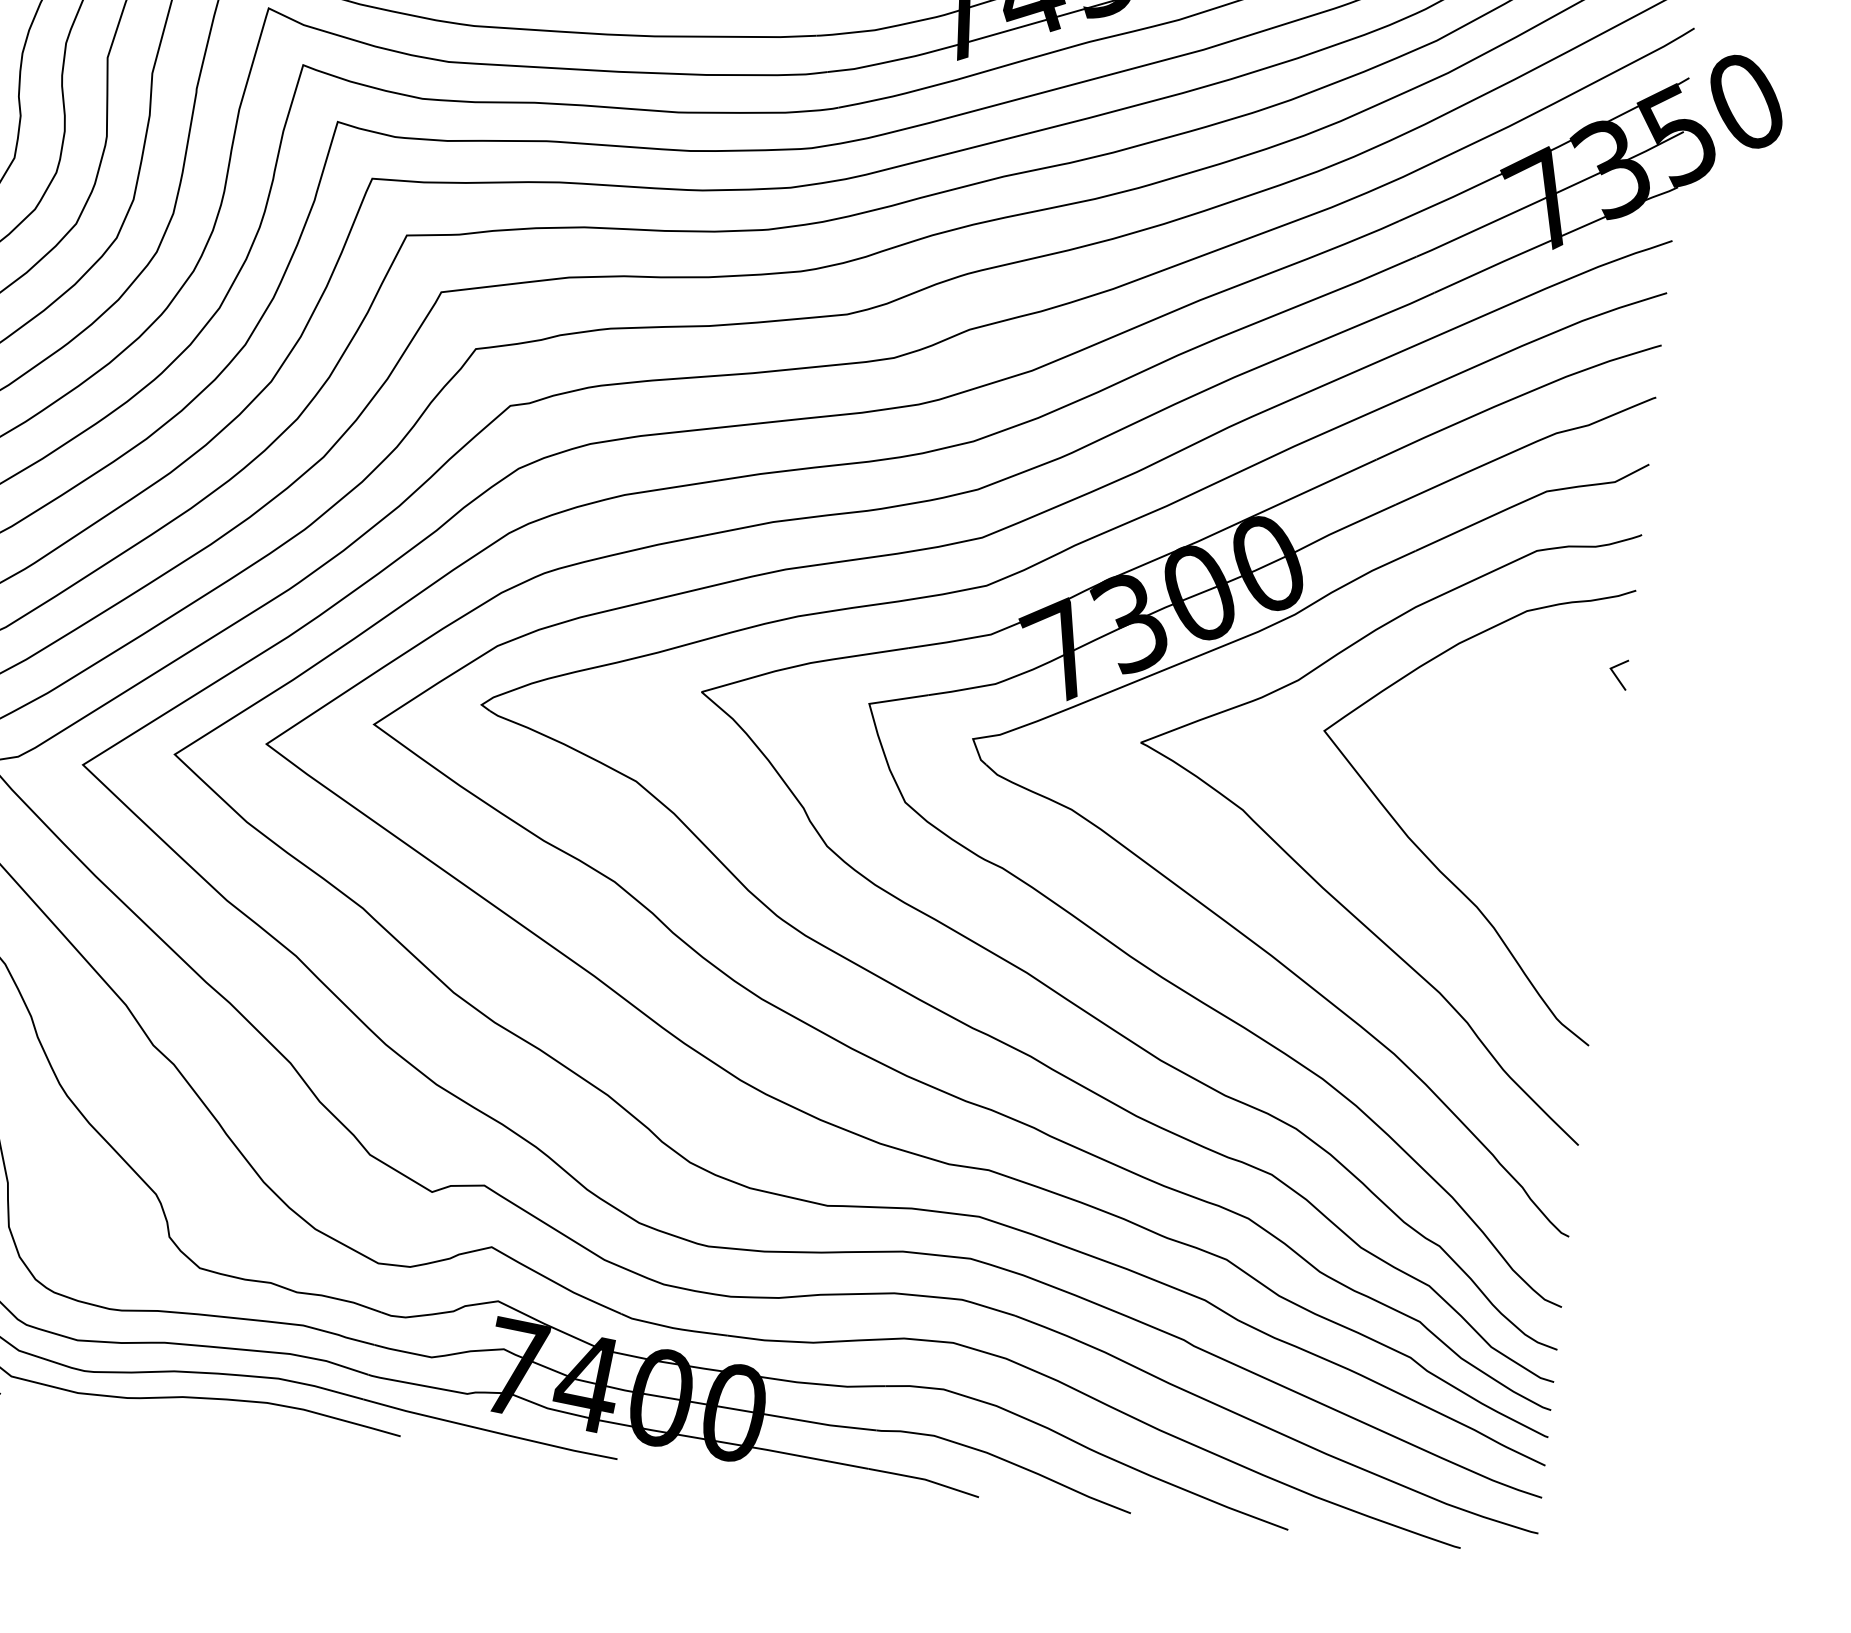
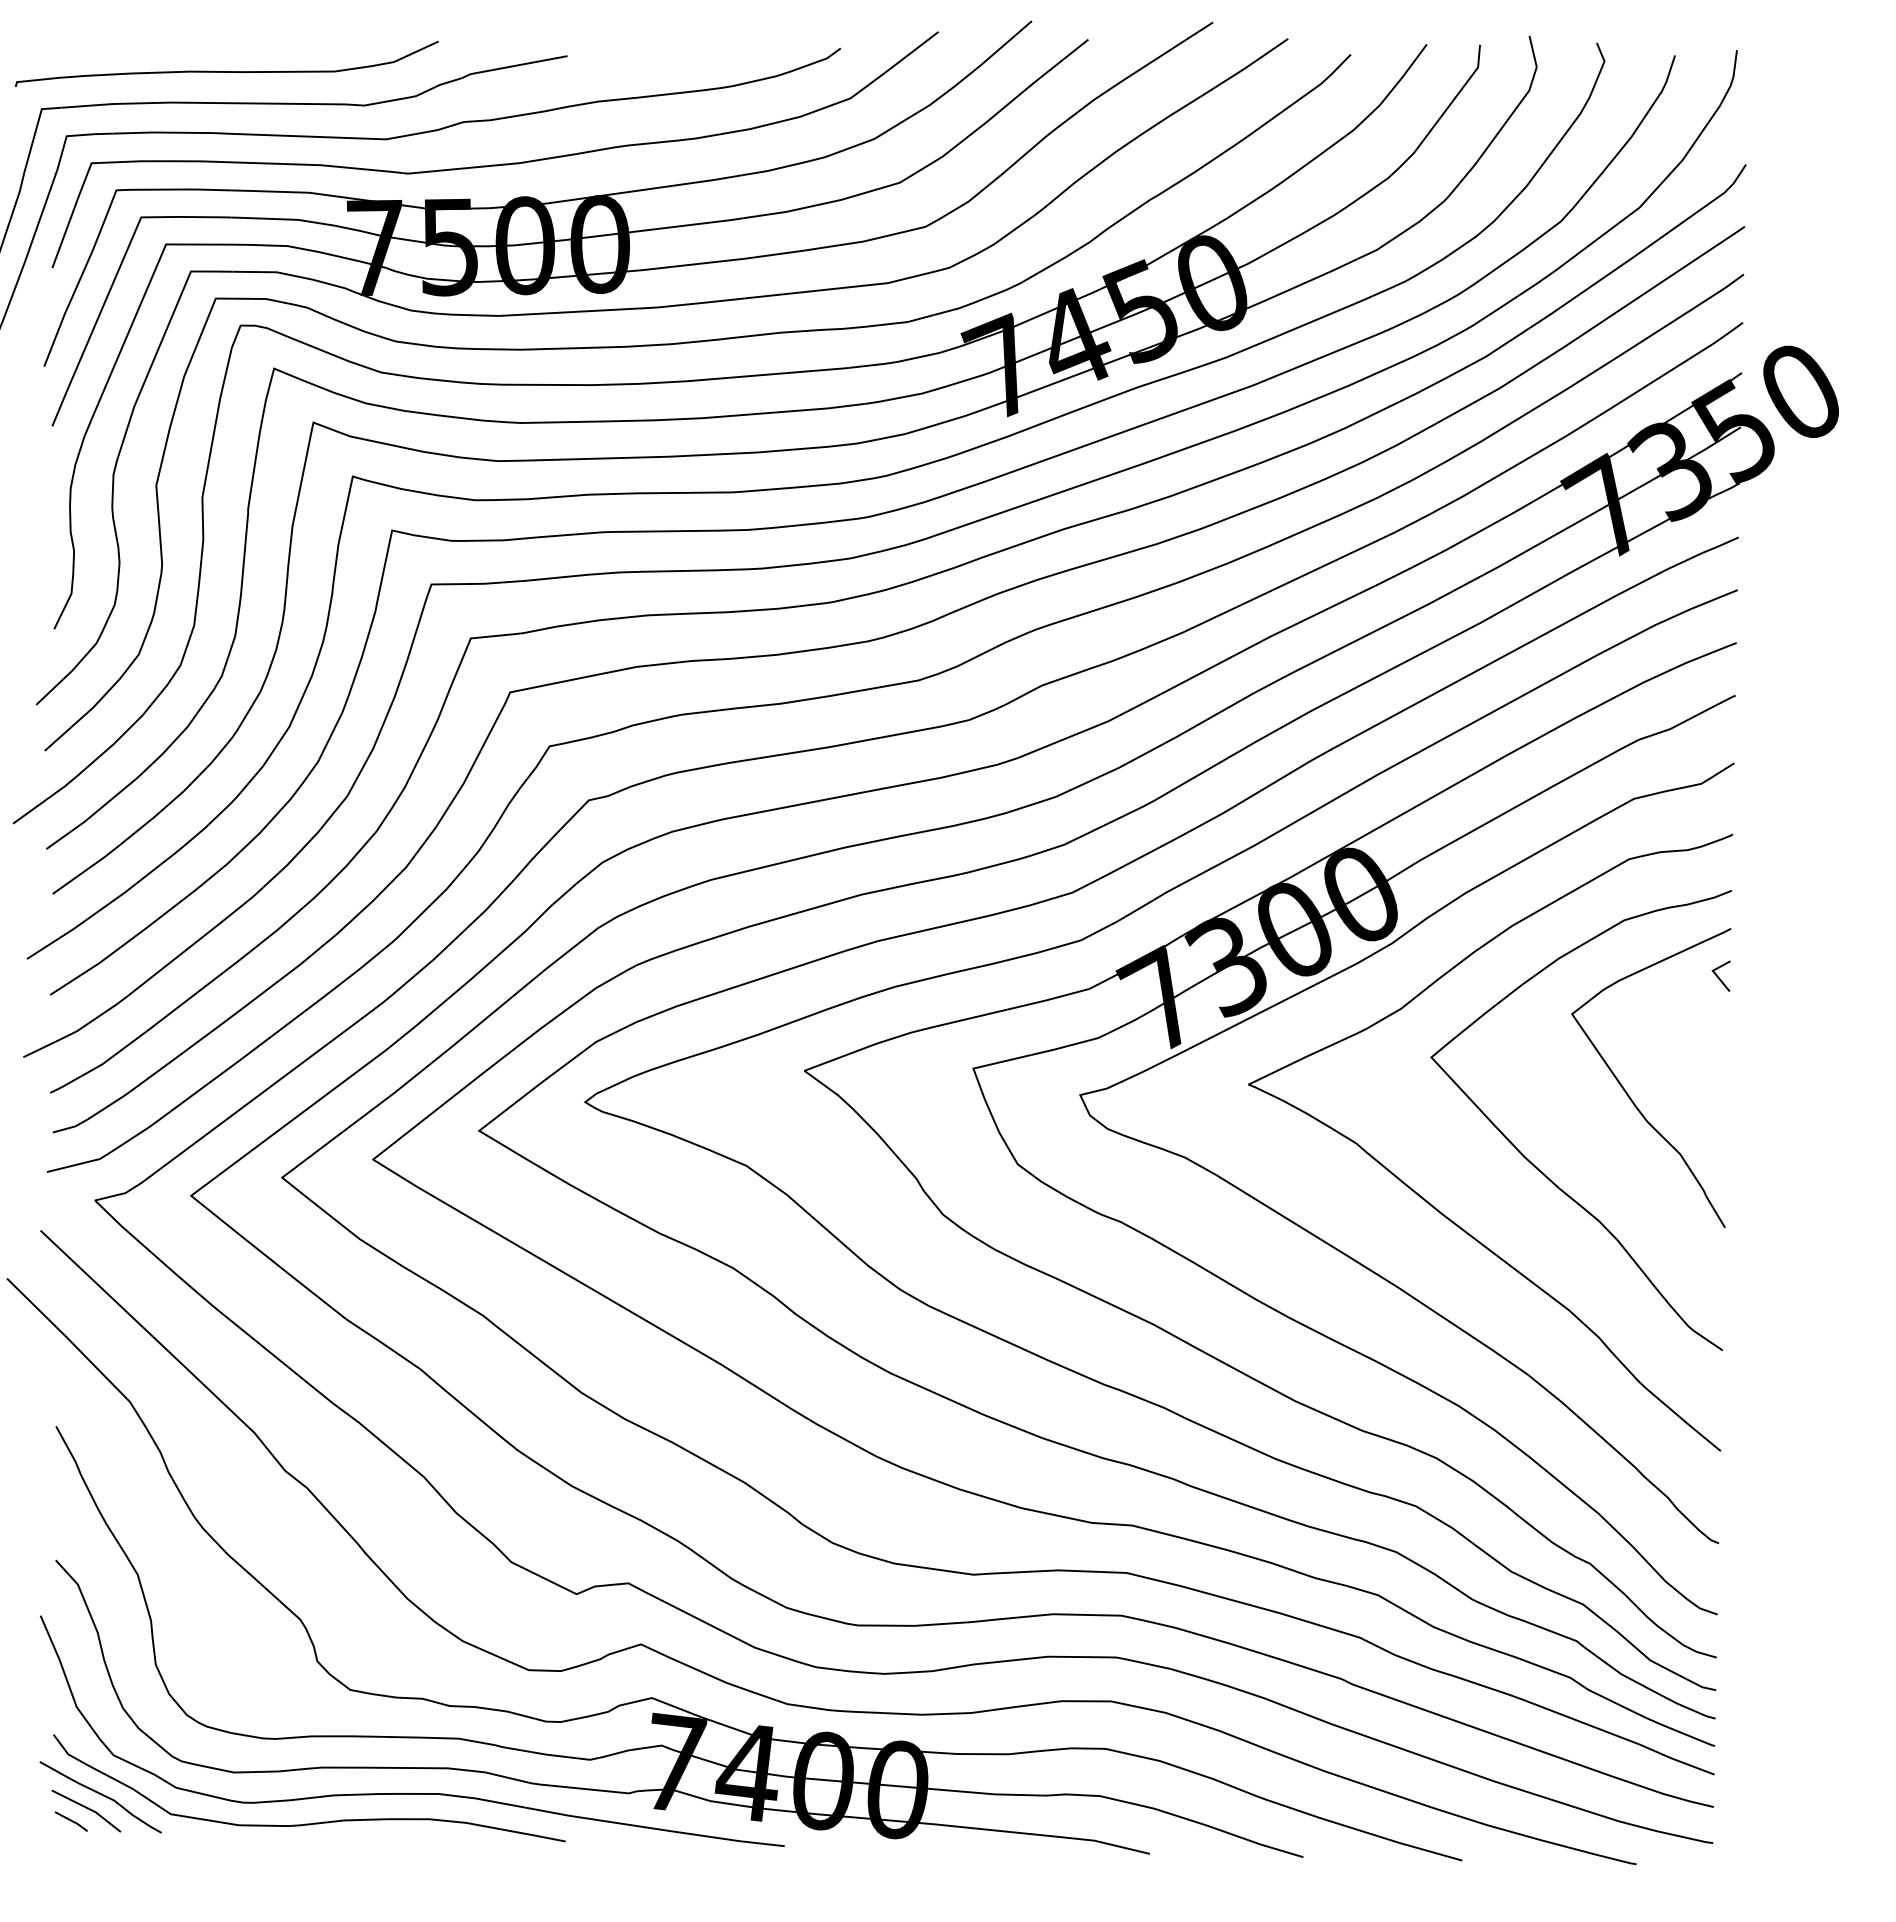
curve: (1515, 782) -> (1627, 1092), added

